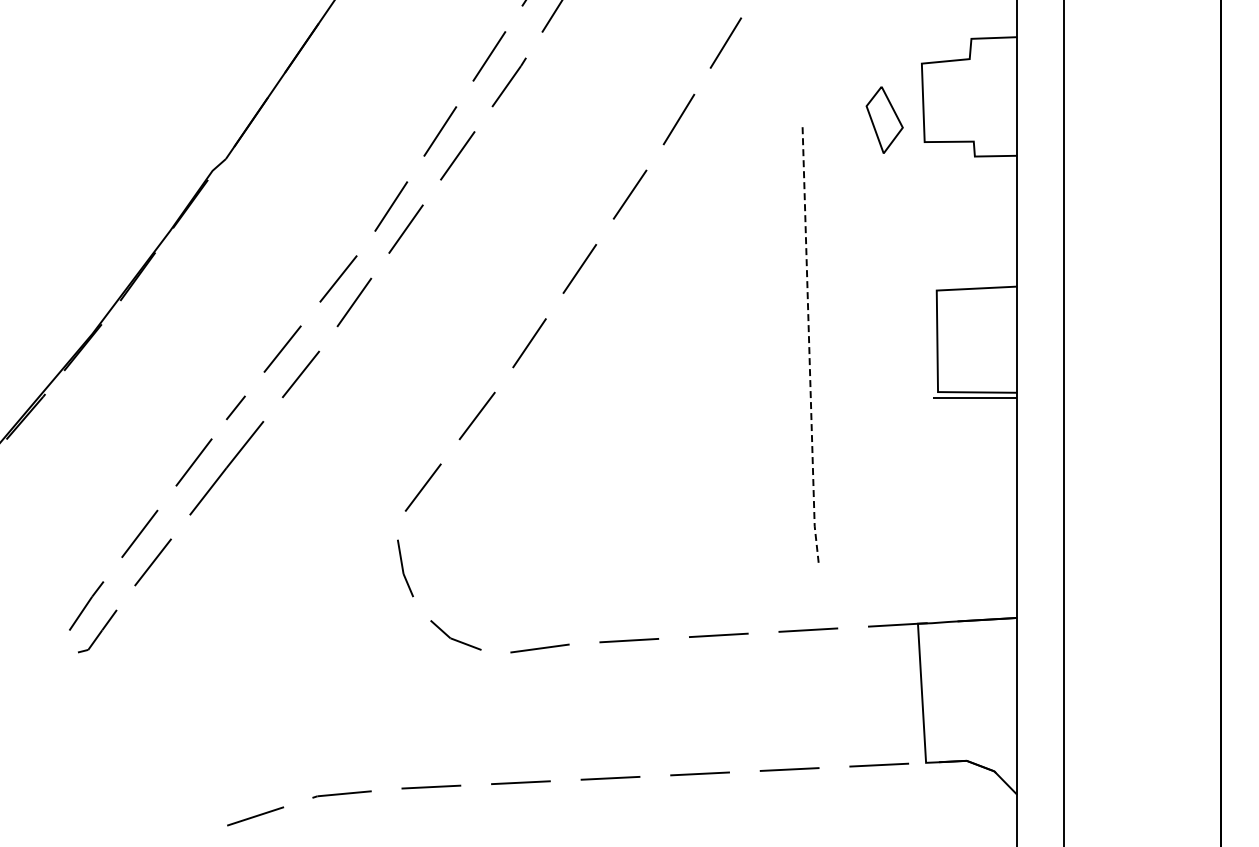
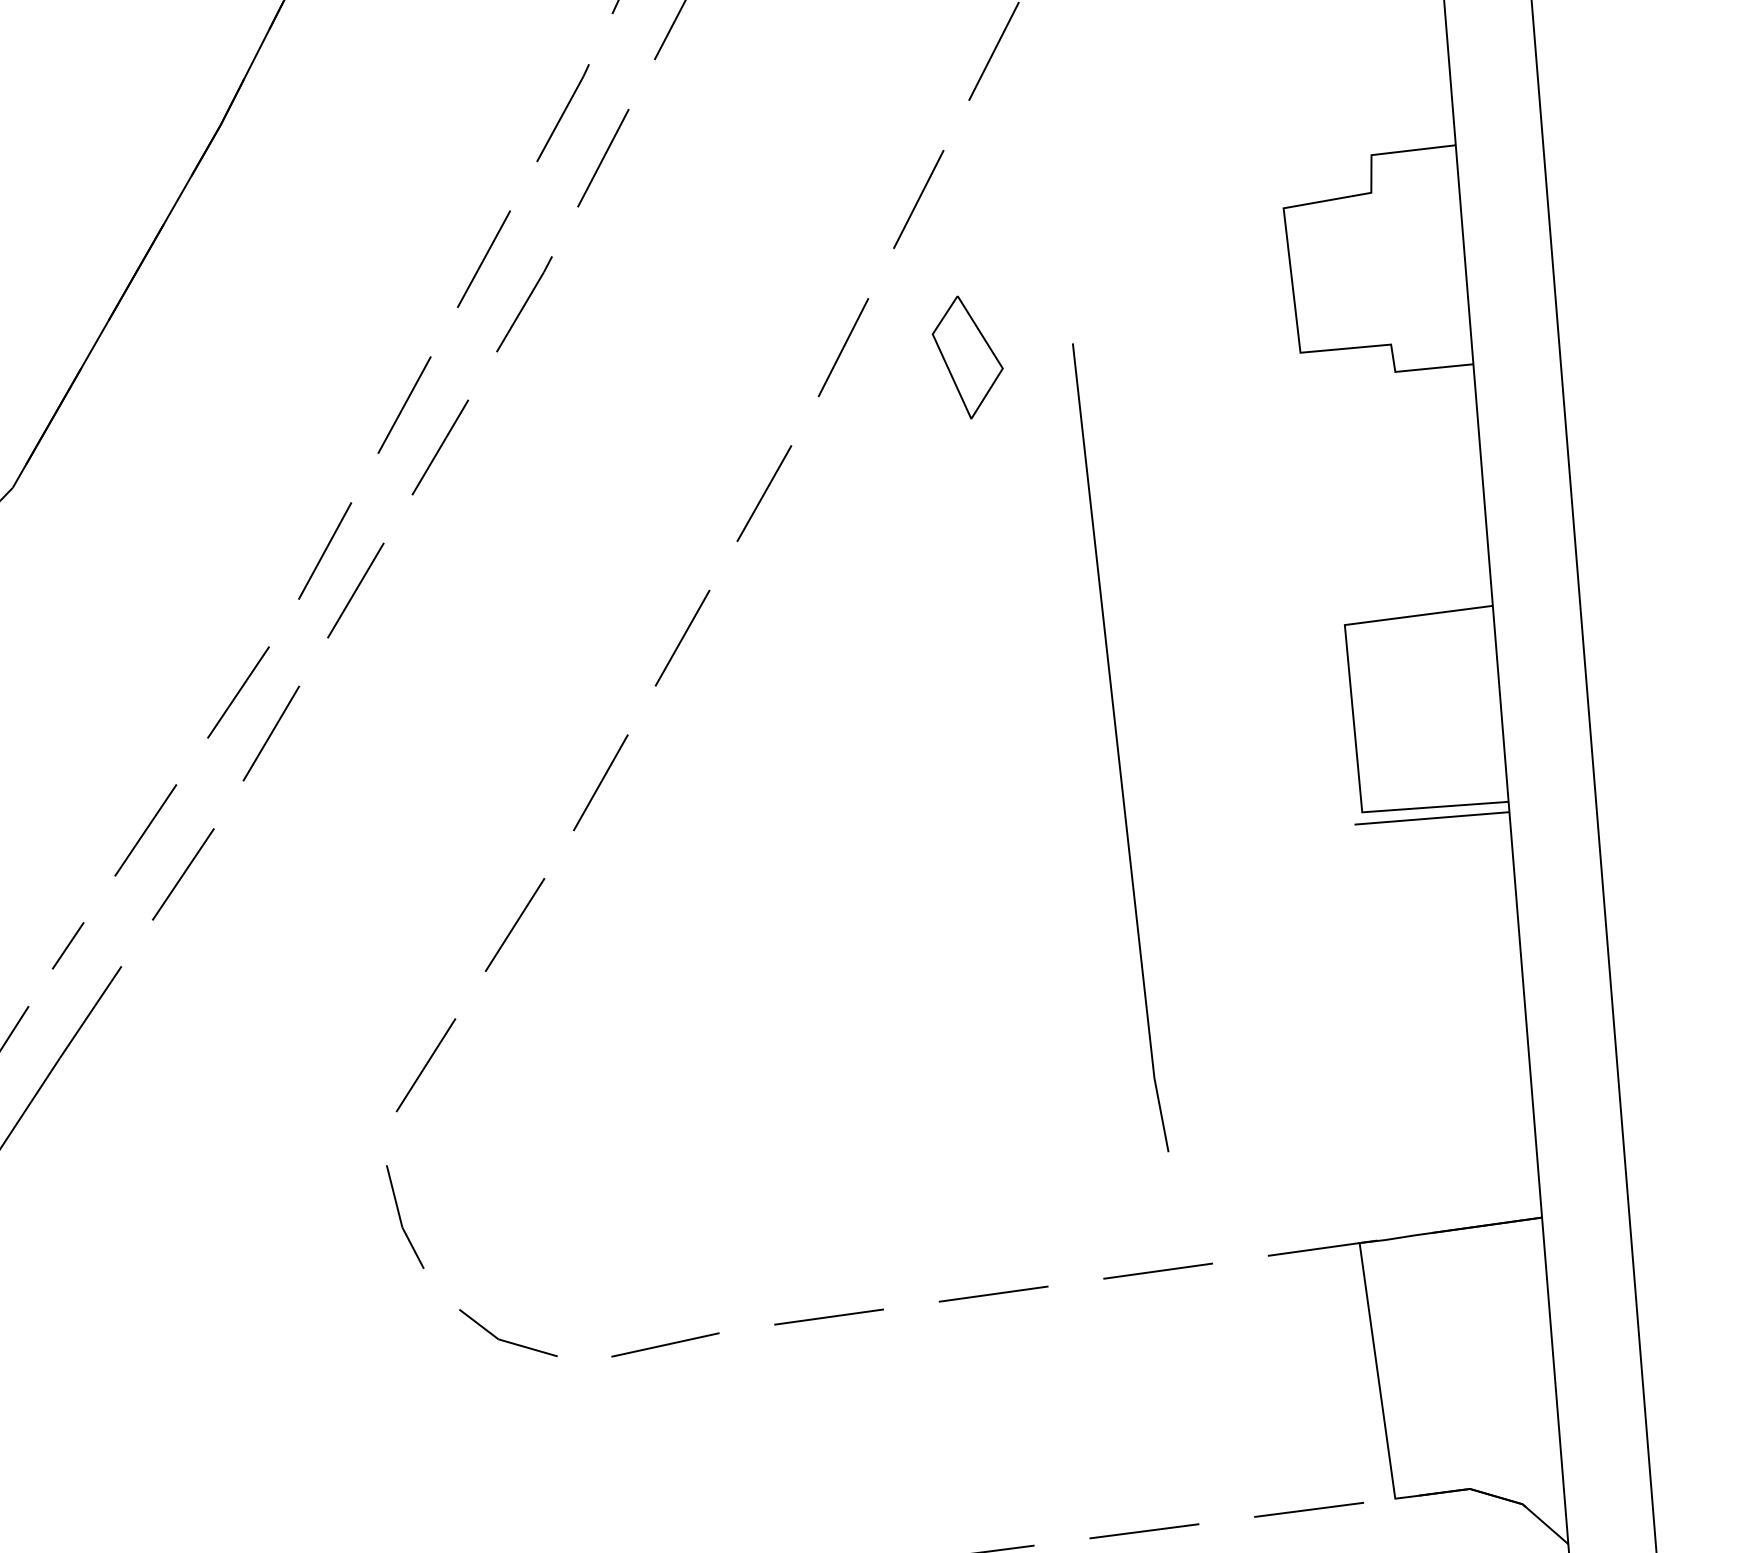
part: (884, 119) -> (967, 356), moved
line: (809, 347) -> (1118, 749), dashed -> solid

